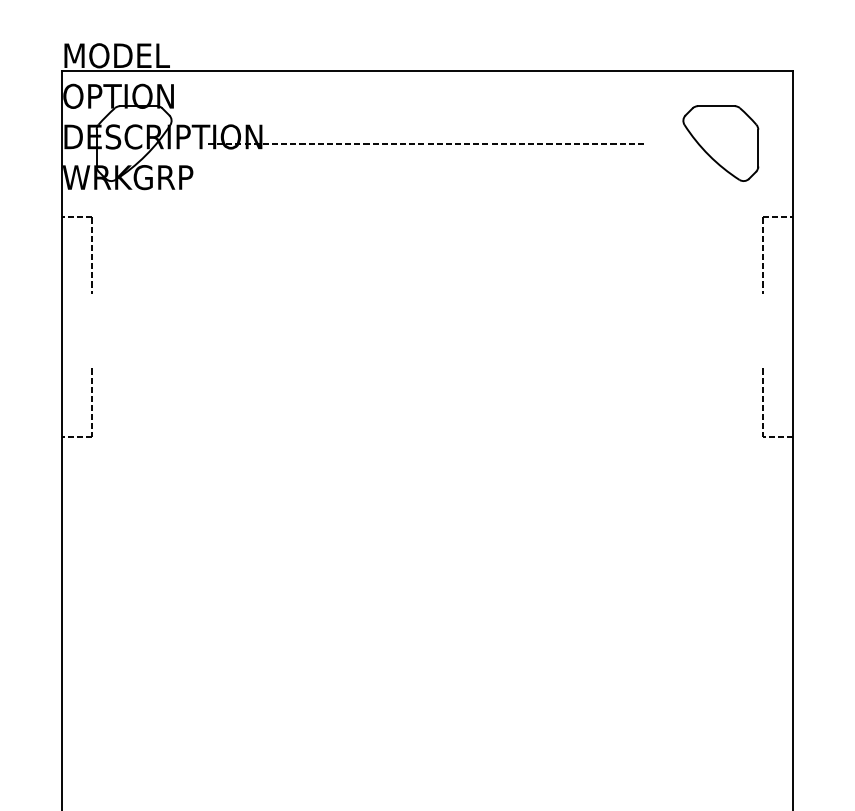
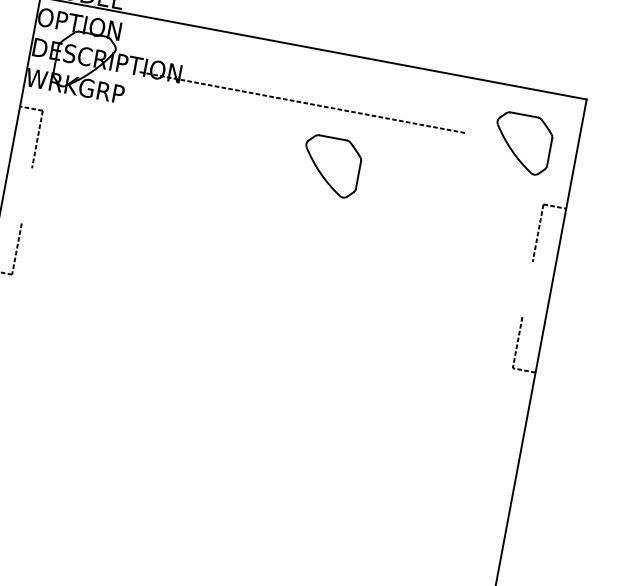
part: (478, 219) -> (330, 166), added

